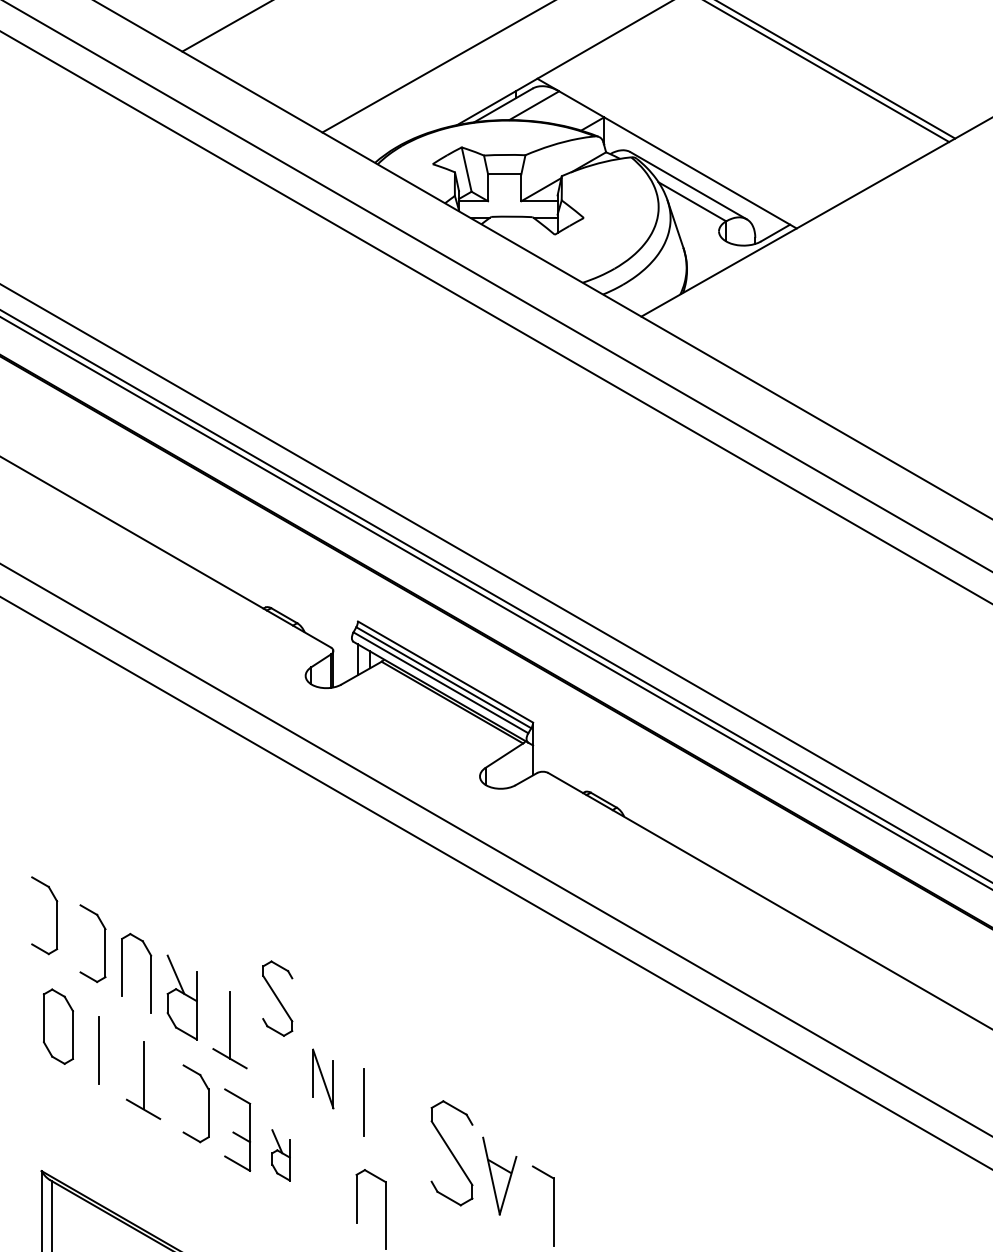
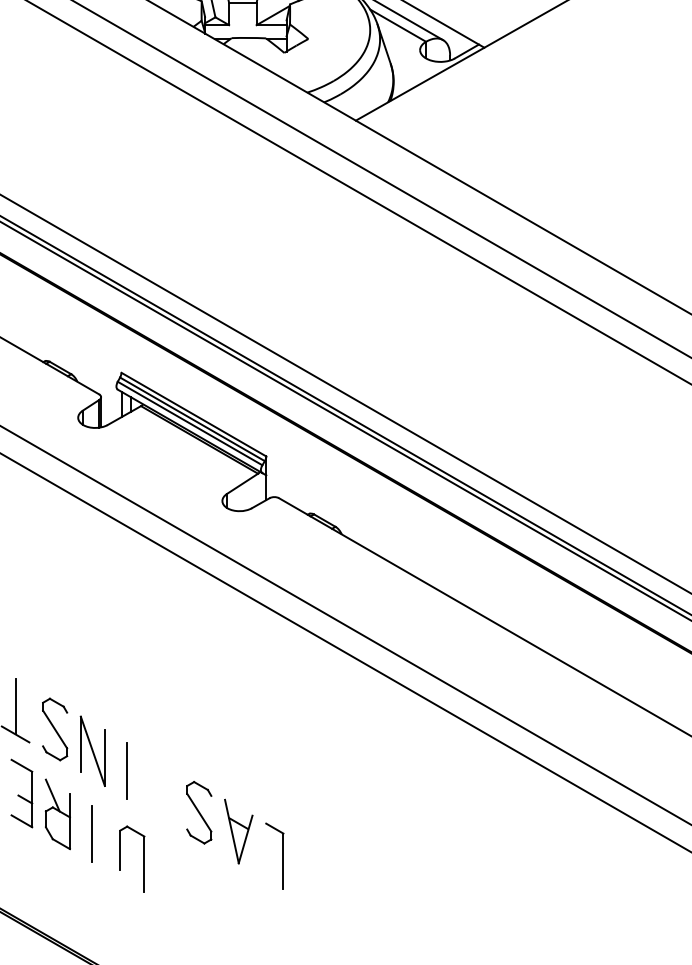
part: (277, 998) -> (54, 729), moved
part: (322, 1078) -> (92, 750), size x1.43
part: (451, 1153) -> (198, 812), size x0.71
part: (280, 1155) -> (57, 814), size x1.67
line: (322, 1178) -> (92, 833), added

